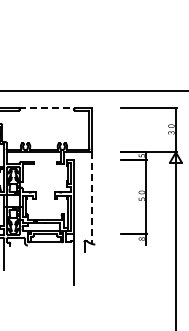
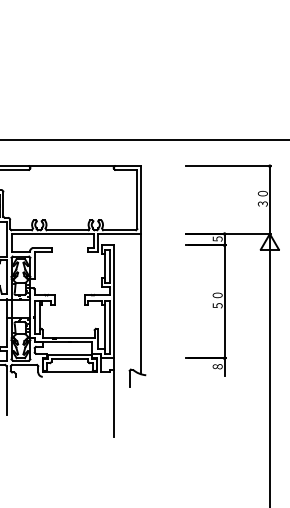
line: (47, 108) -> (72, 166), dashed -> solid
line: (91, 198) -> (140, 304), dashed -> solid

